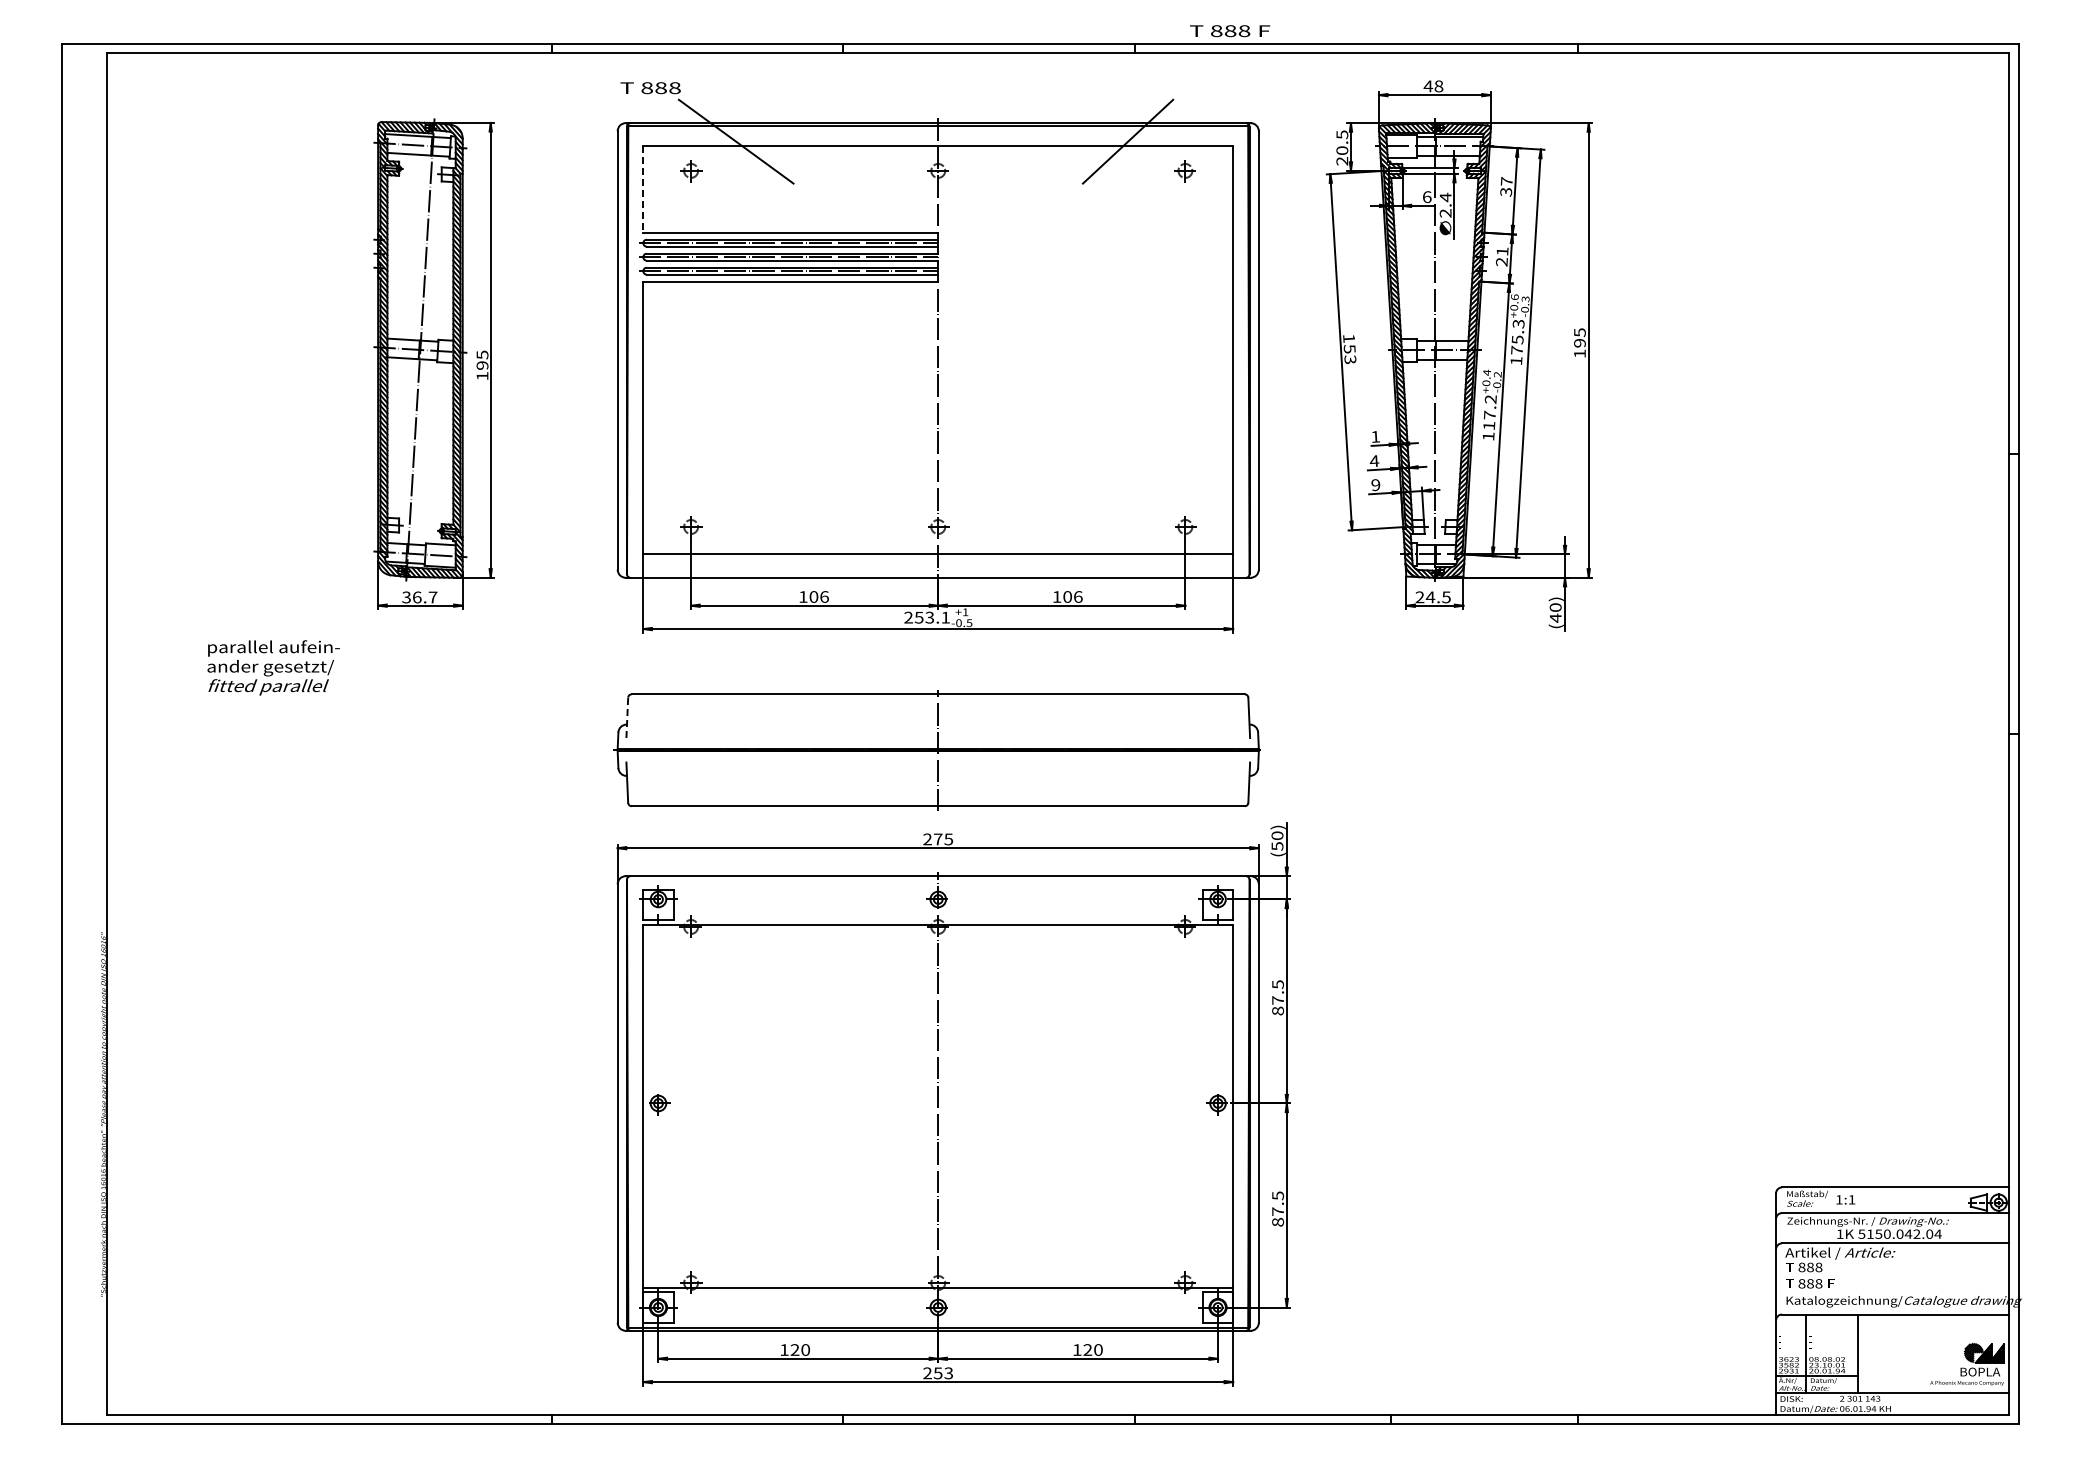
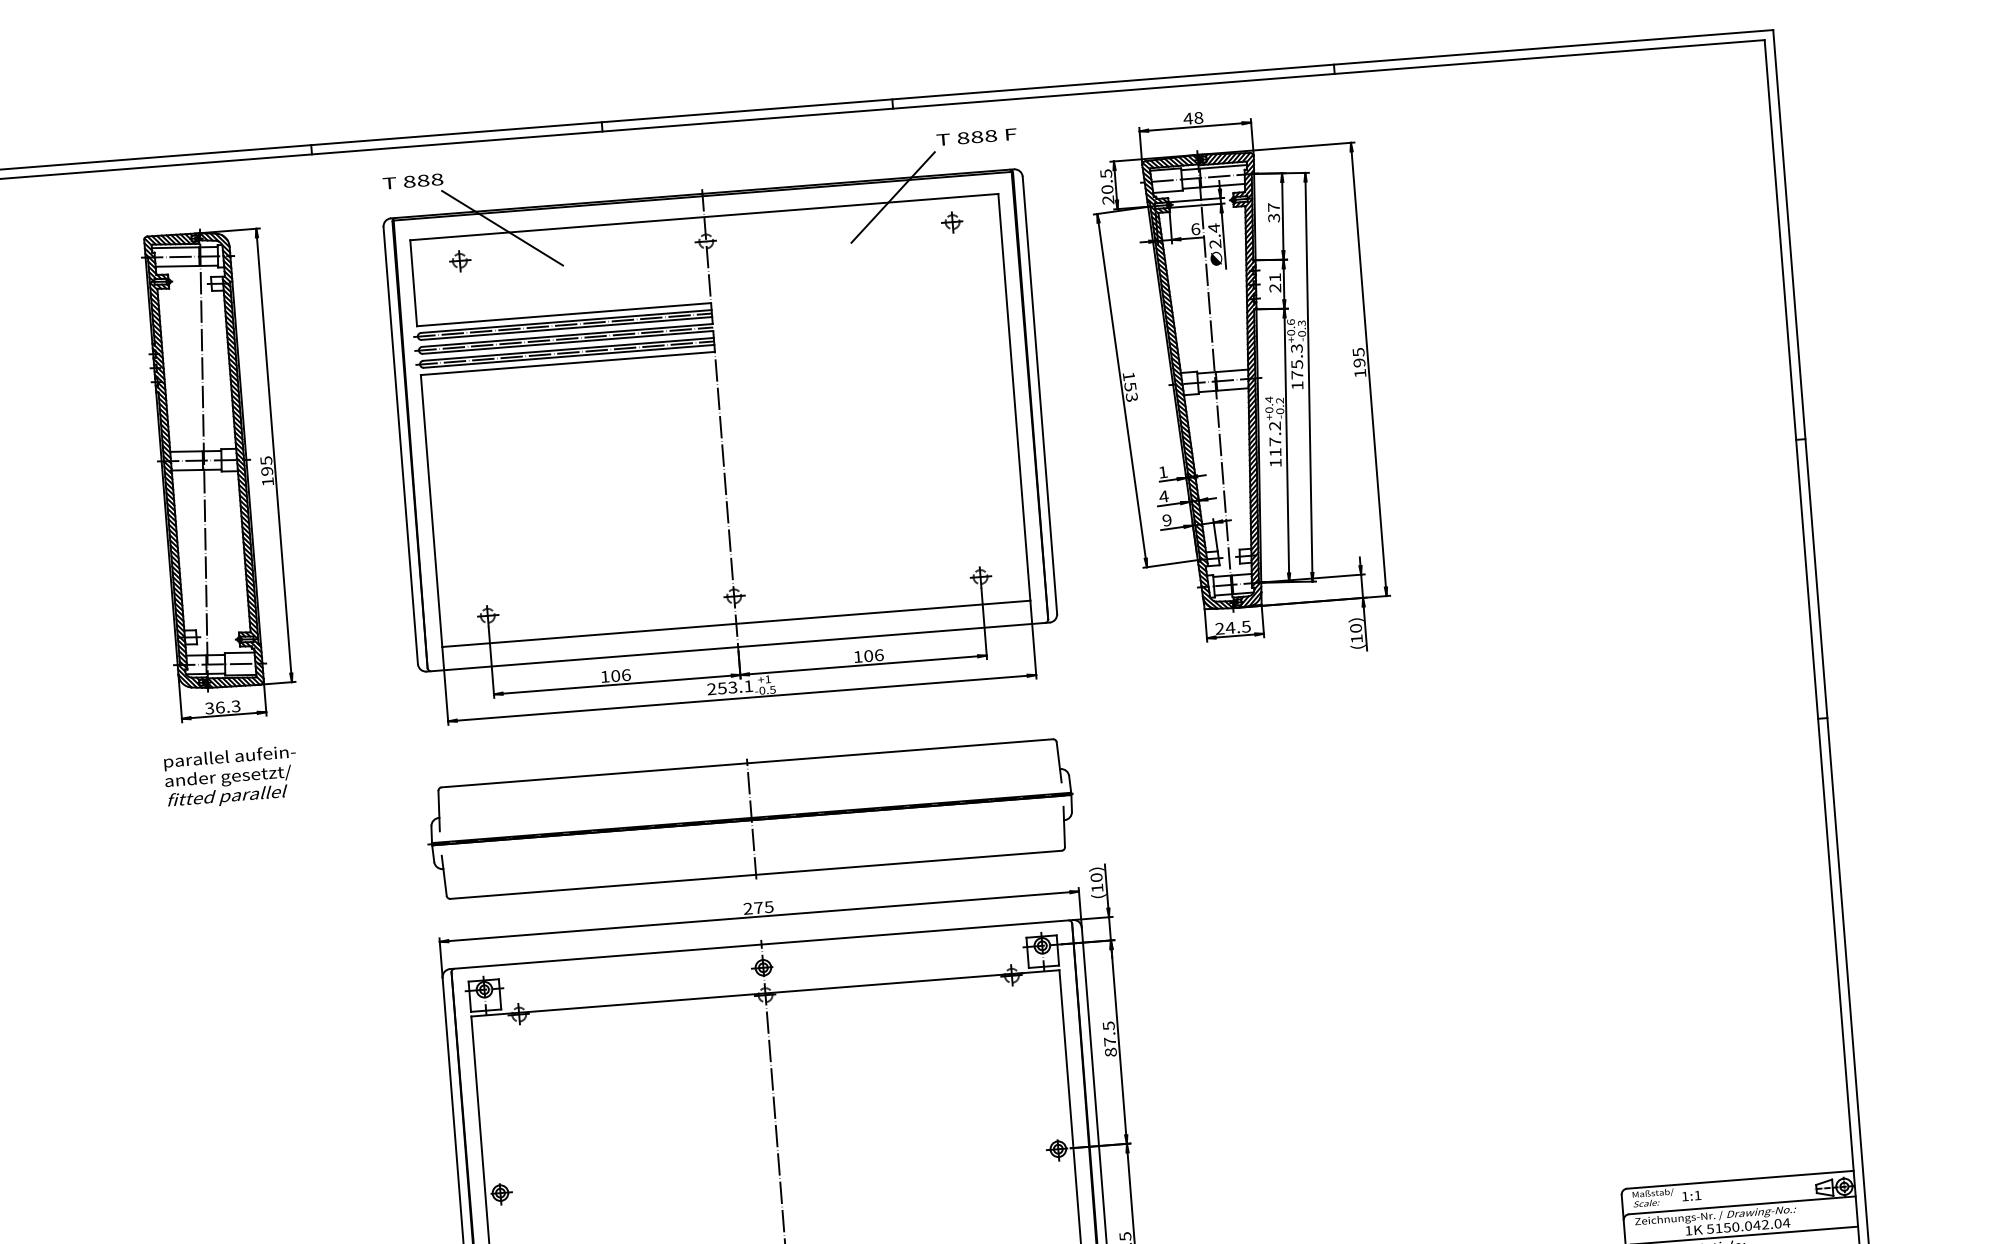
text: (1230, 31) -> (977, 137), moved
line: (643, 190) -> (413, 284), dashed -> solid
text: (432, 597) -> (235, 706), 36.7 -> 36.3
text: (1555, 617) -> (1356, 638), (40) -> (10)
text: (273, 667) -> (231, 777), moved
line: (627, 717) -> (439, 810), dashed -> solid
text: (1277, 846) -> (1097, 888), (50) -> (10)

